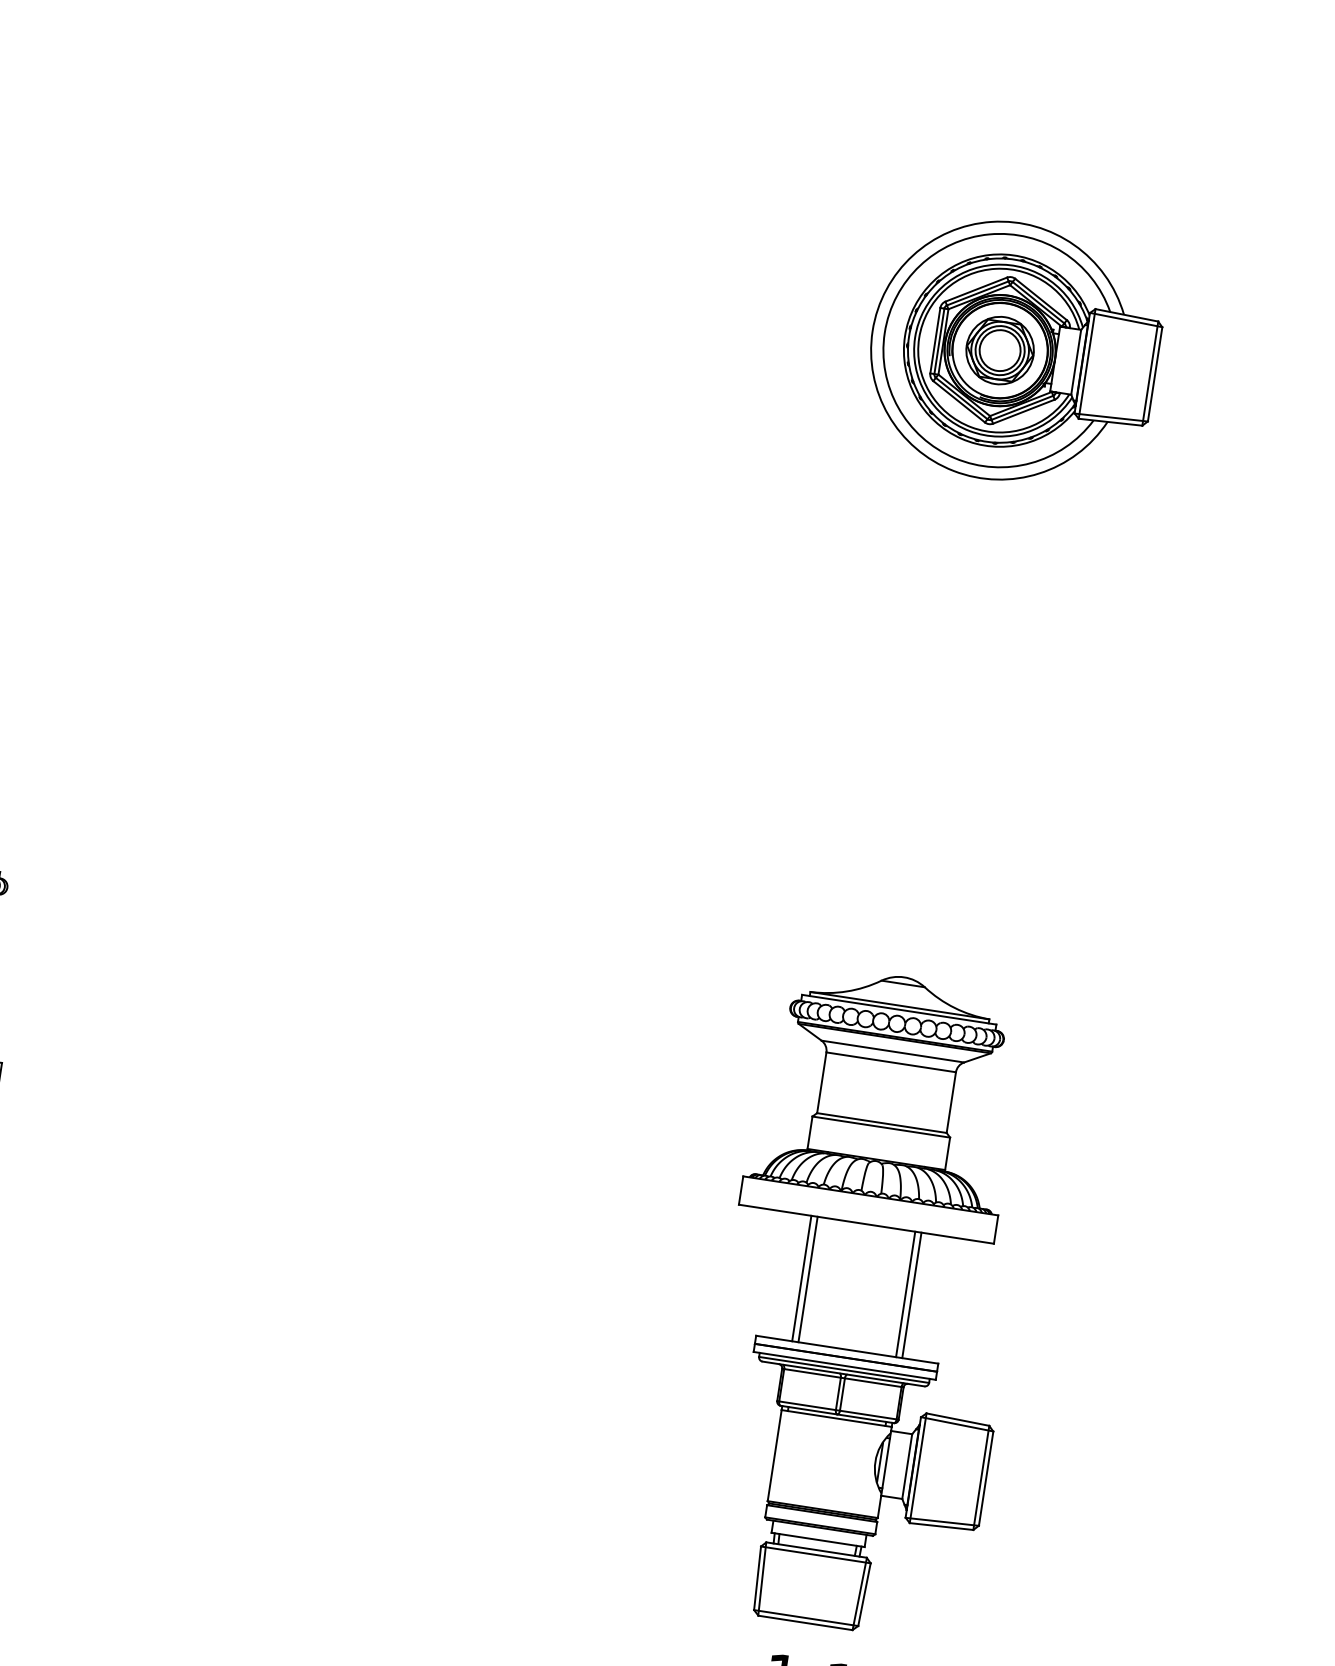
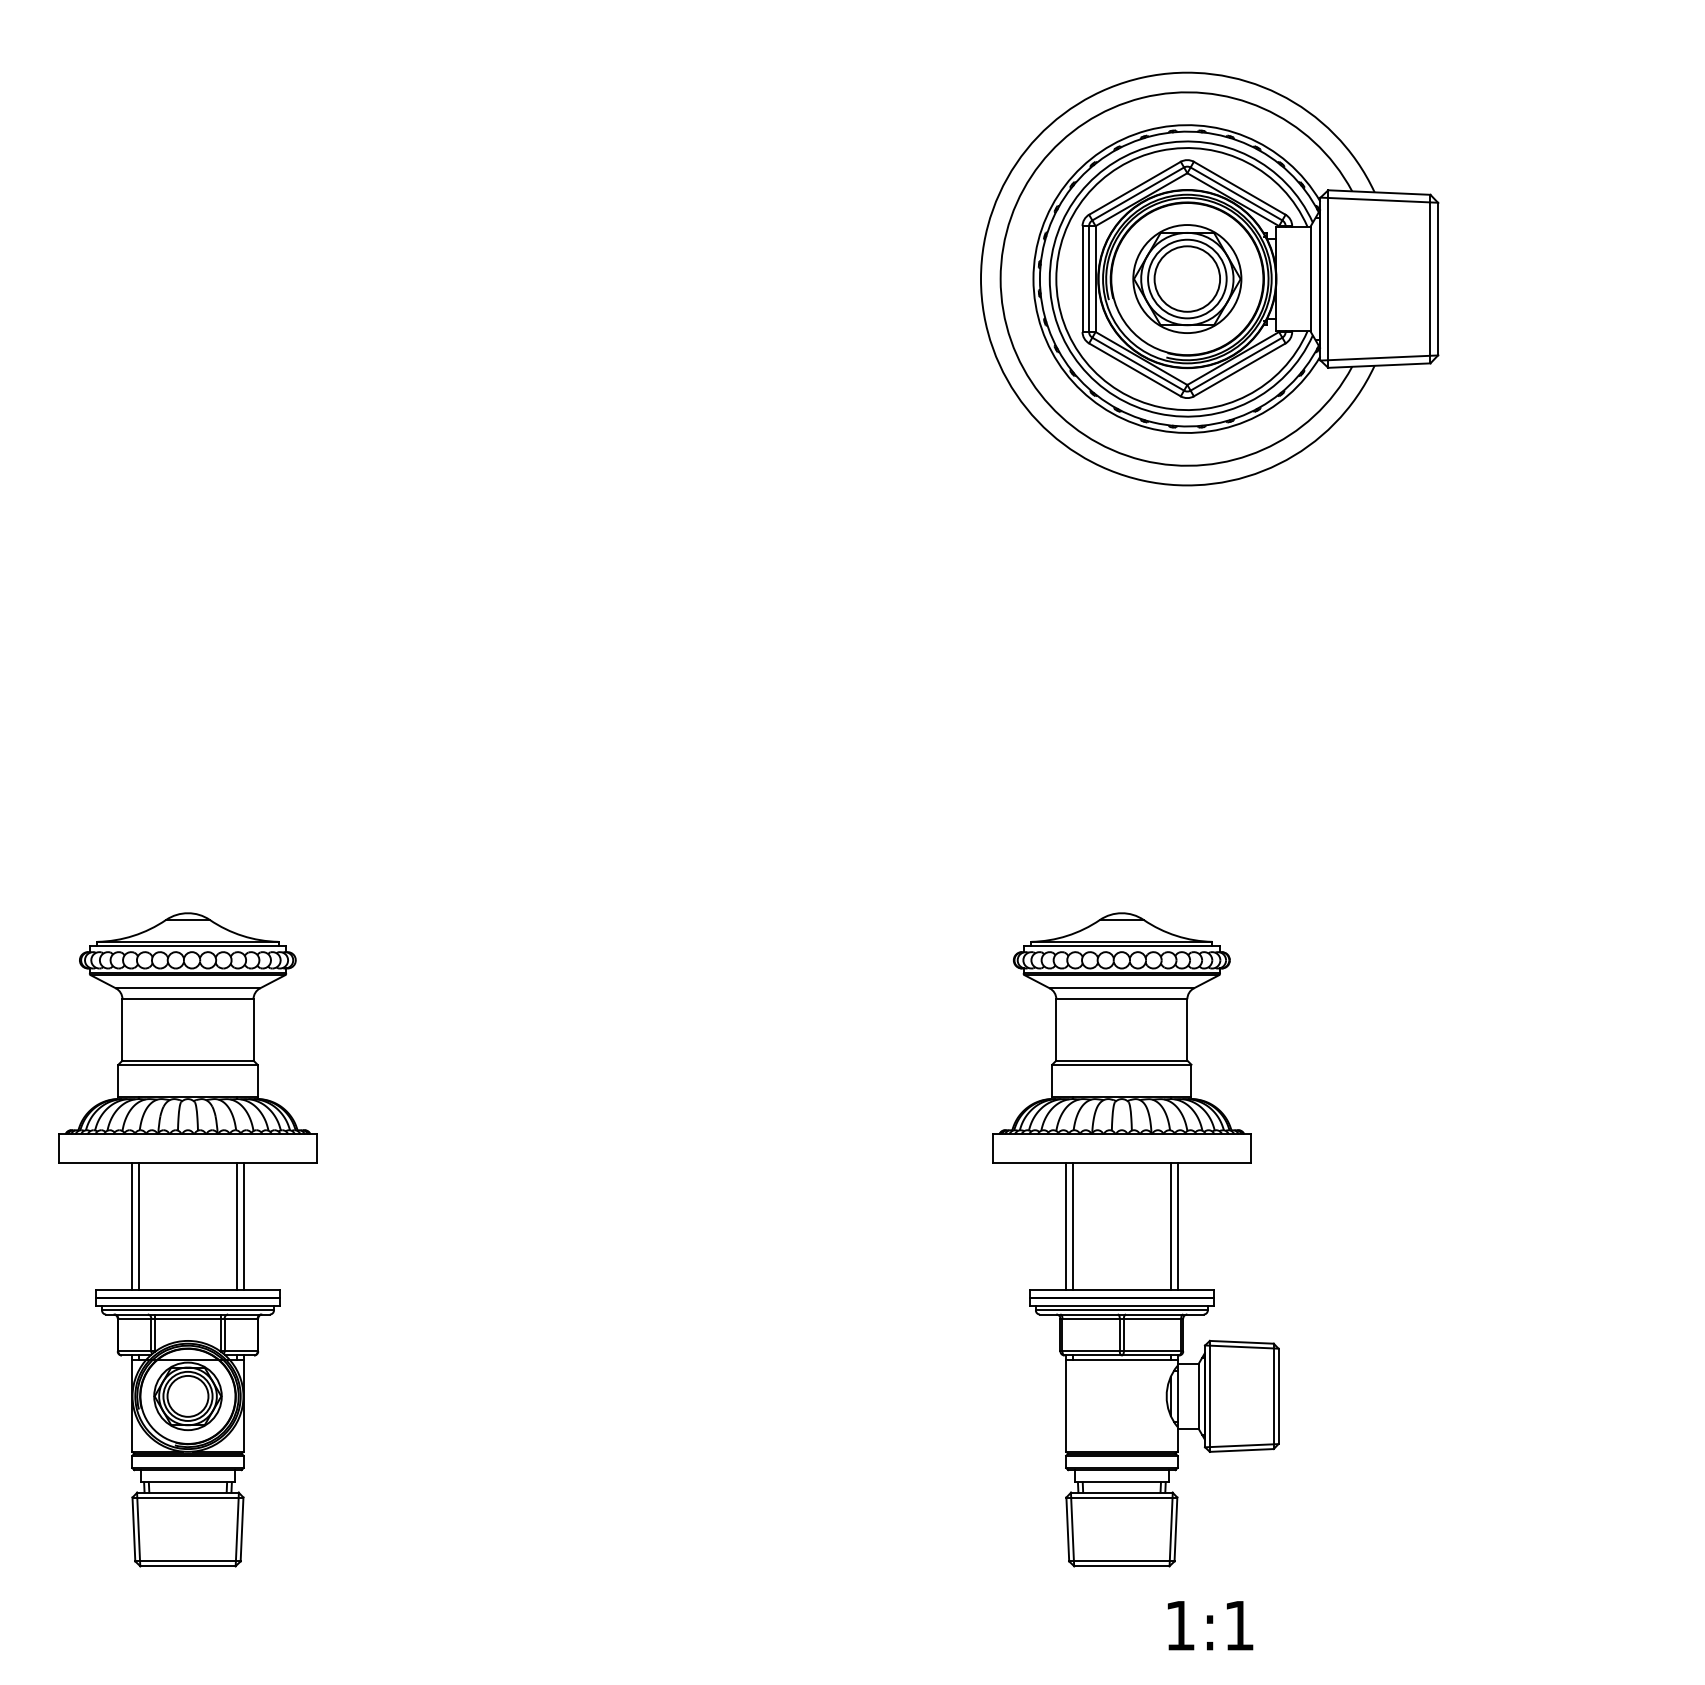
part: (1013, 352) -> (1209, 279), size x1.6
part: (868, 1301) -> (1135, 1239), moved

